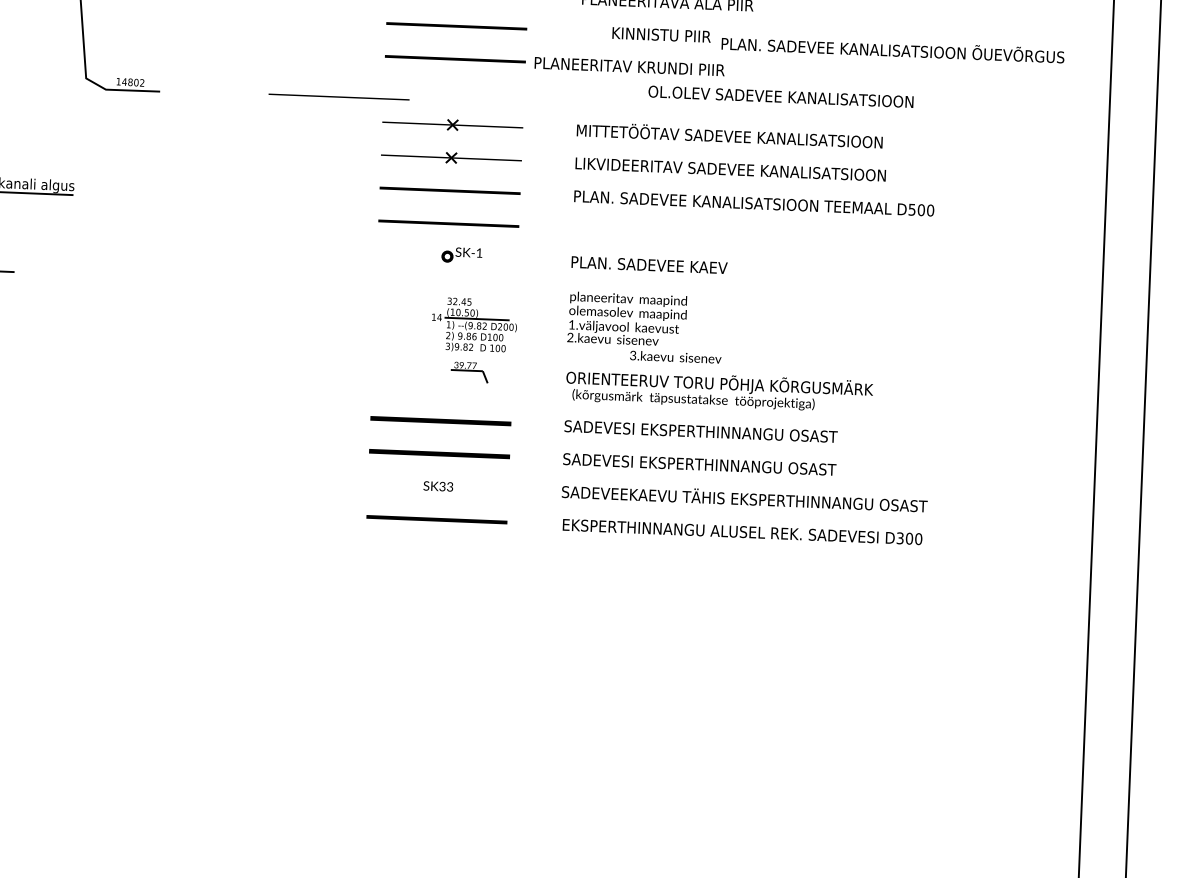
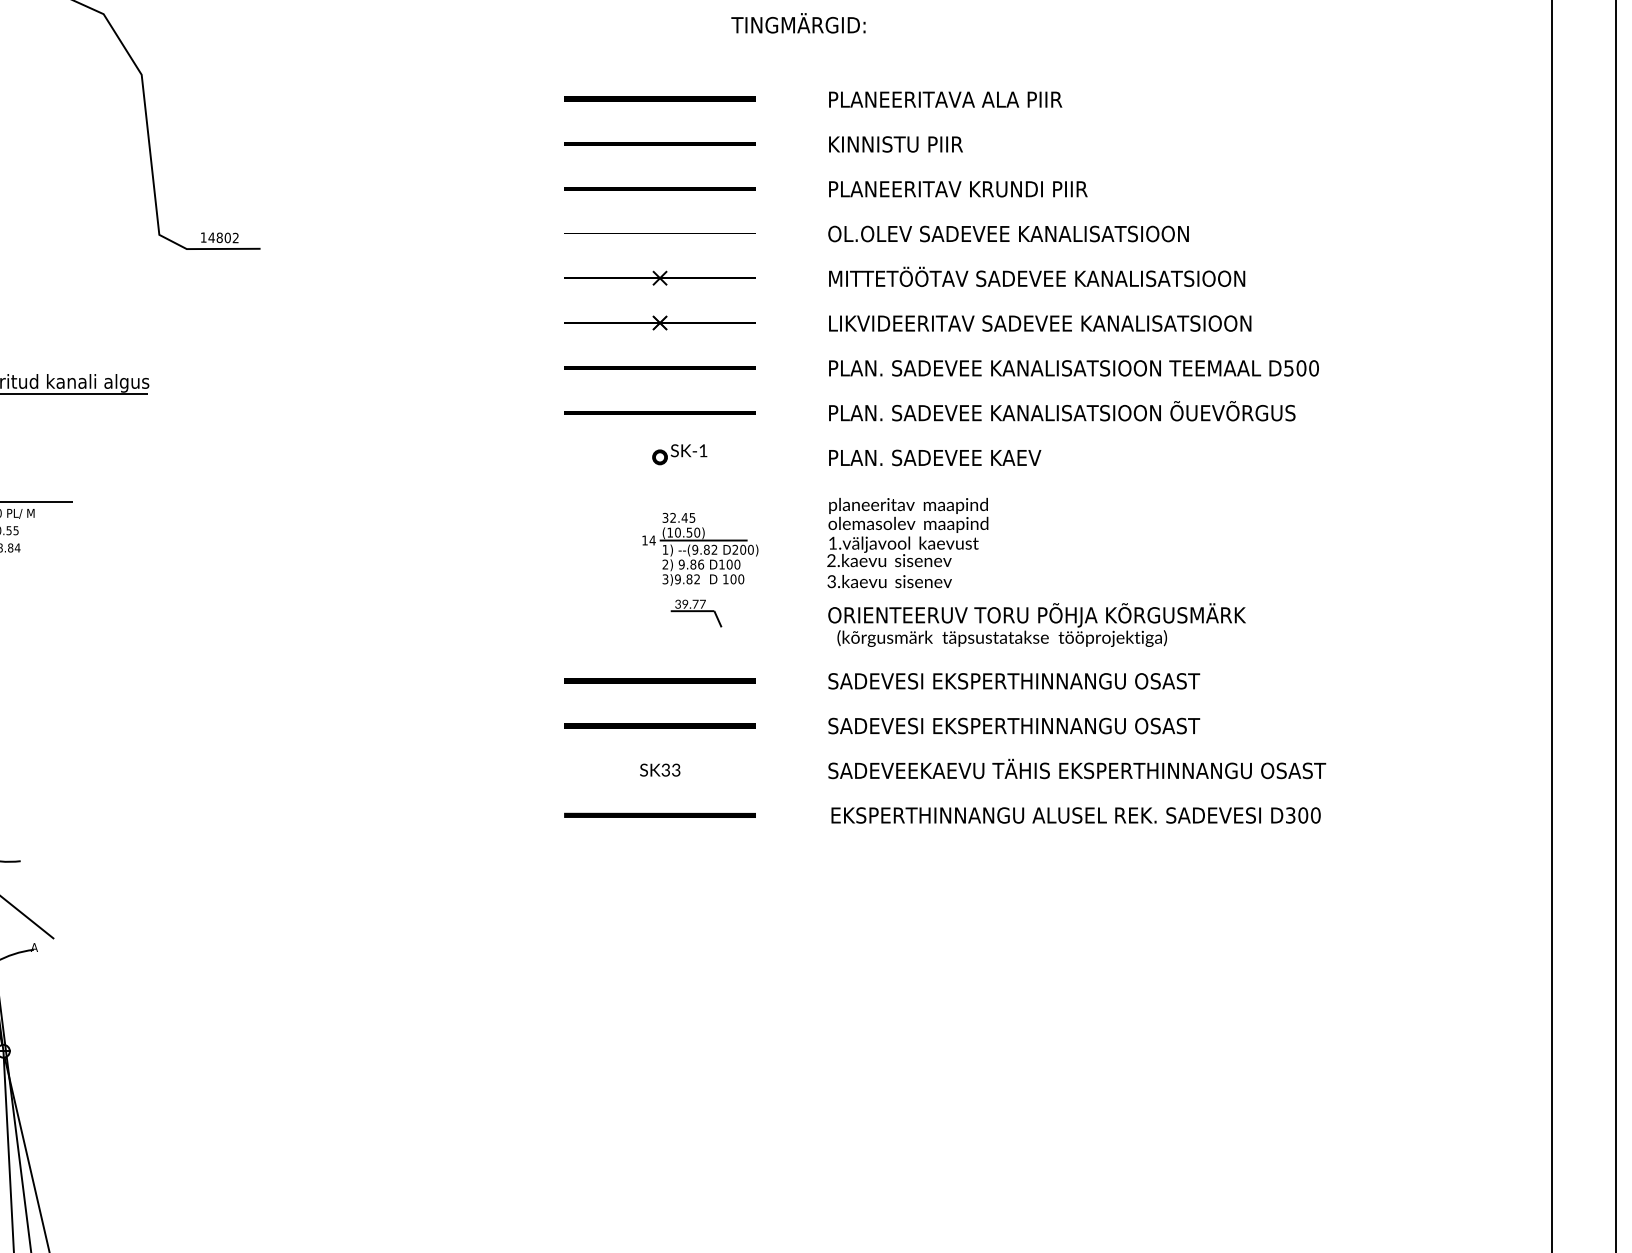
text: (661, 34) -> (895, 144), moved
text: (893, 49) -> (1062, 411), moved
text: (629, 66) -> (958, 189), moved
text: (780, 96) -> (1008, 233), moved
line: (338, 97) -> (659, 233), moved
text: (675, 357) -> (889, 581), moved

